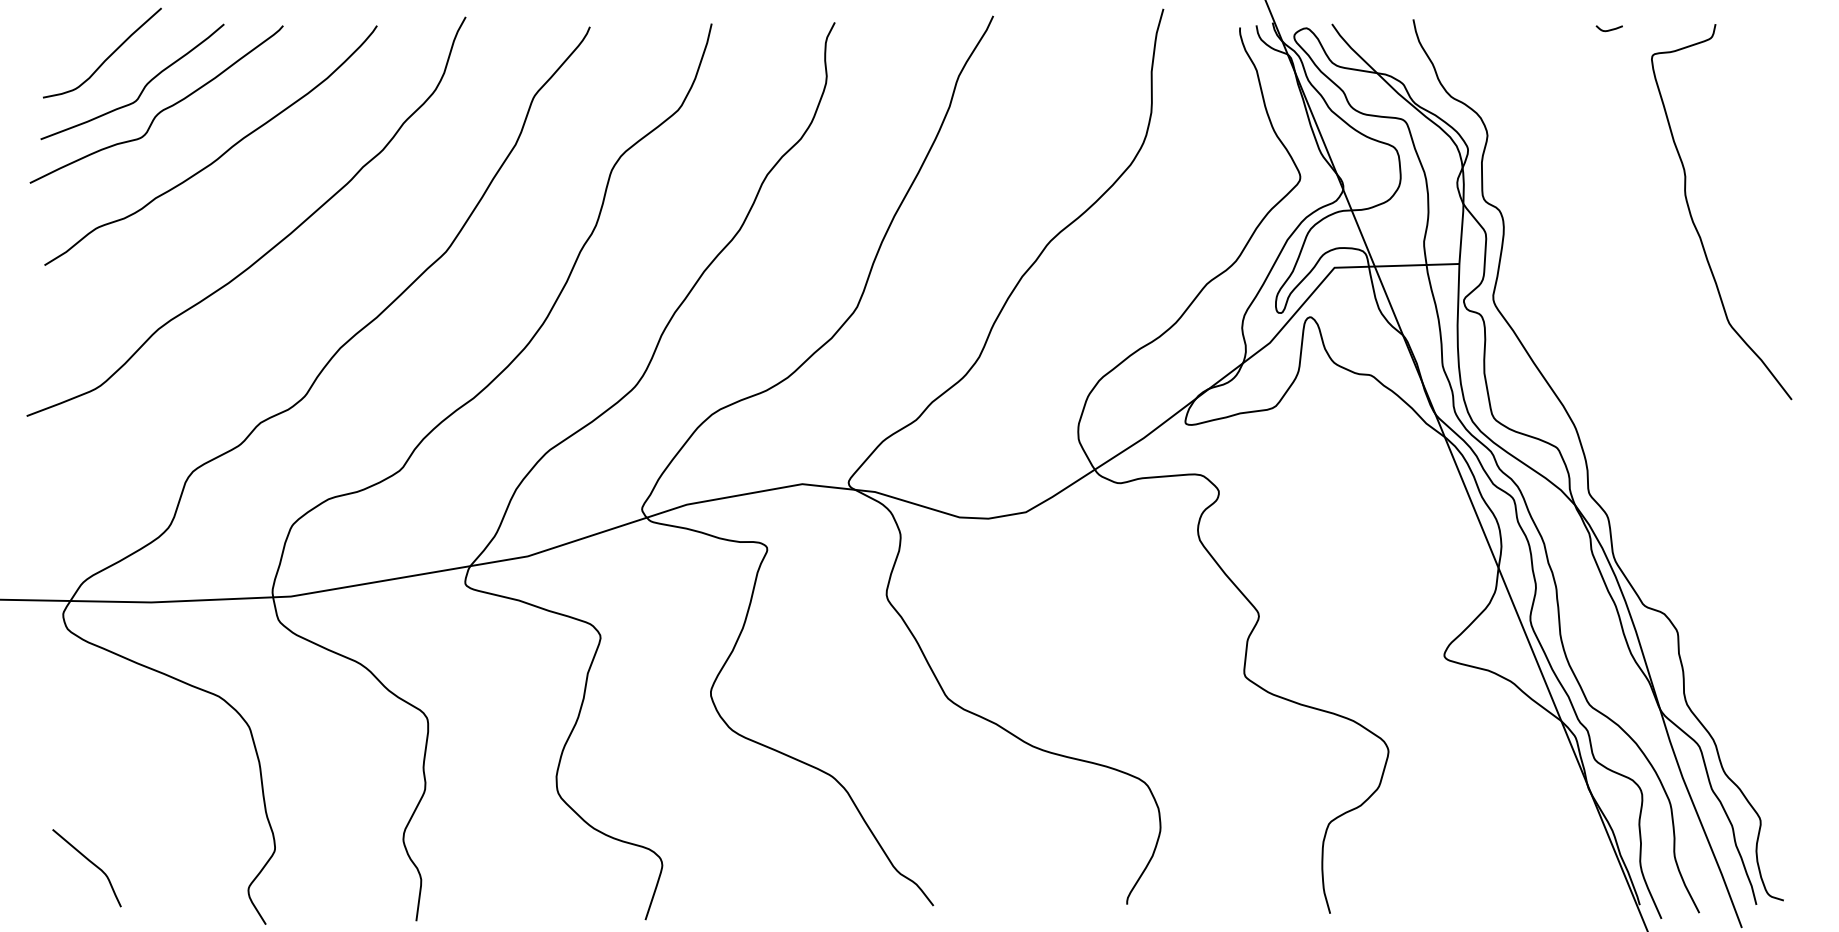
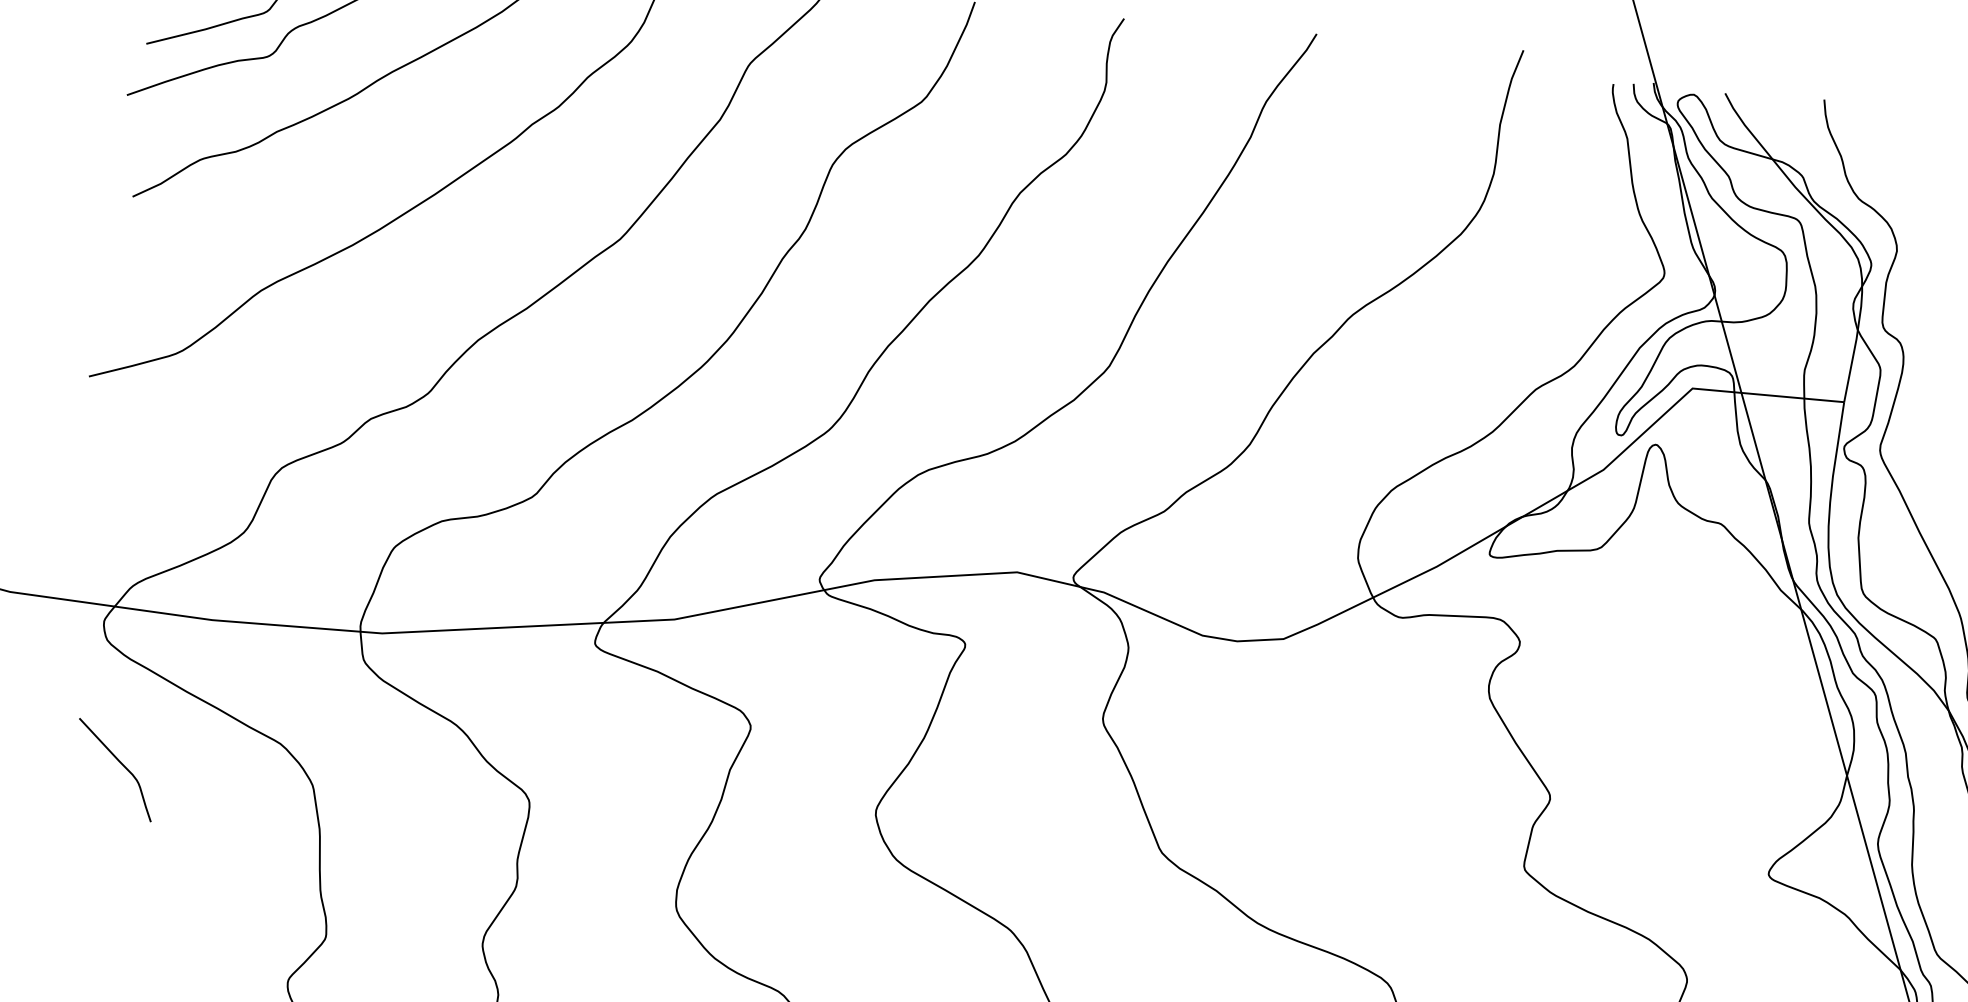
curve: (91, 863) -> (121, 765), moved

